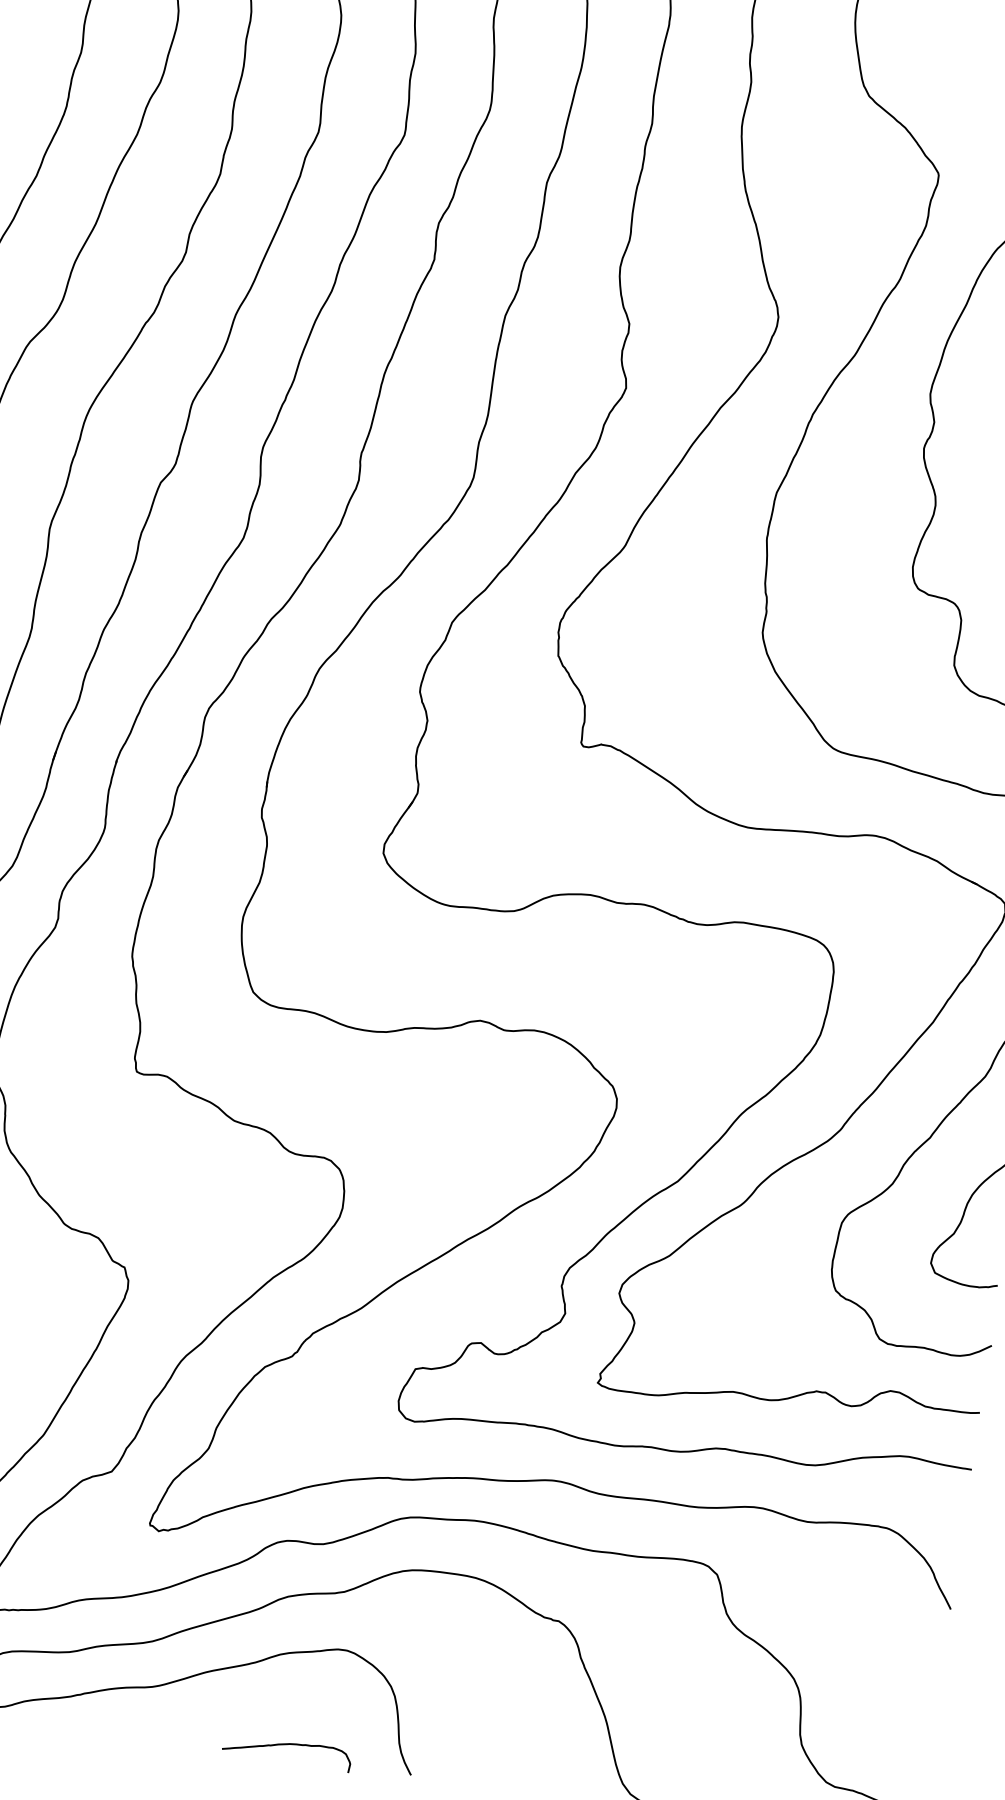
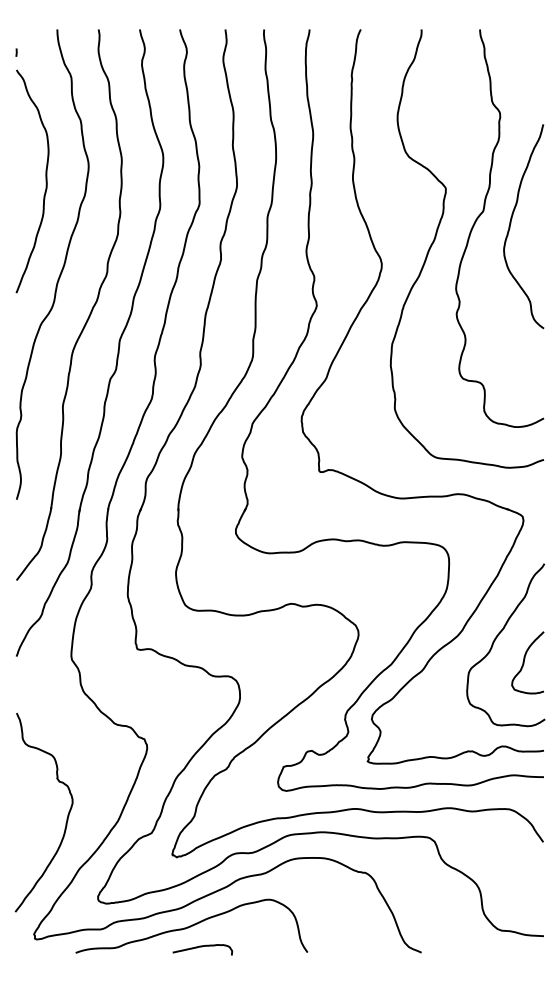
curve: (287, 1746) -> (202, 947), moved

